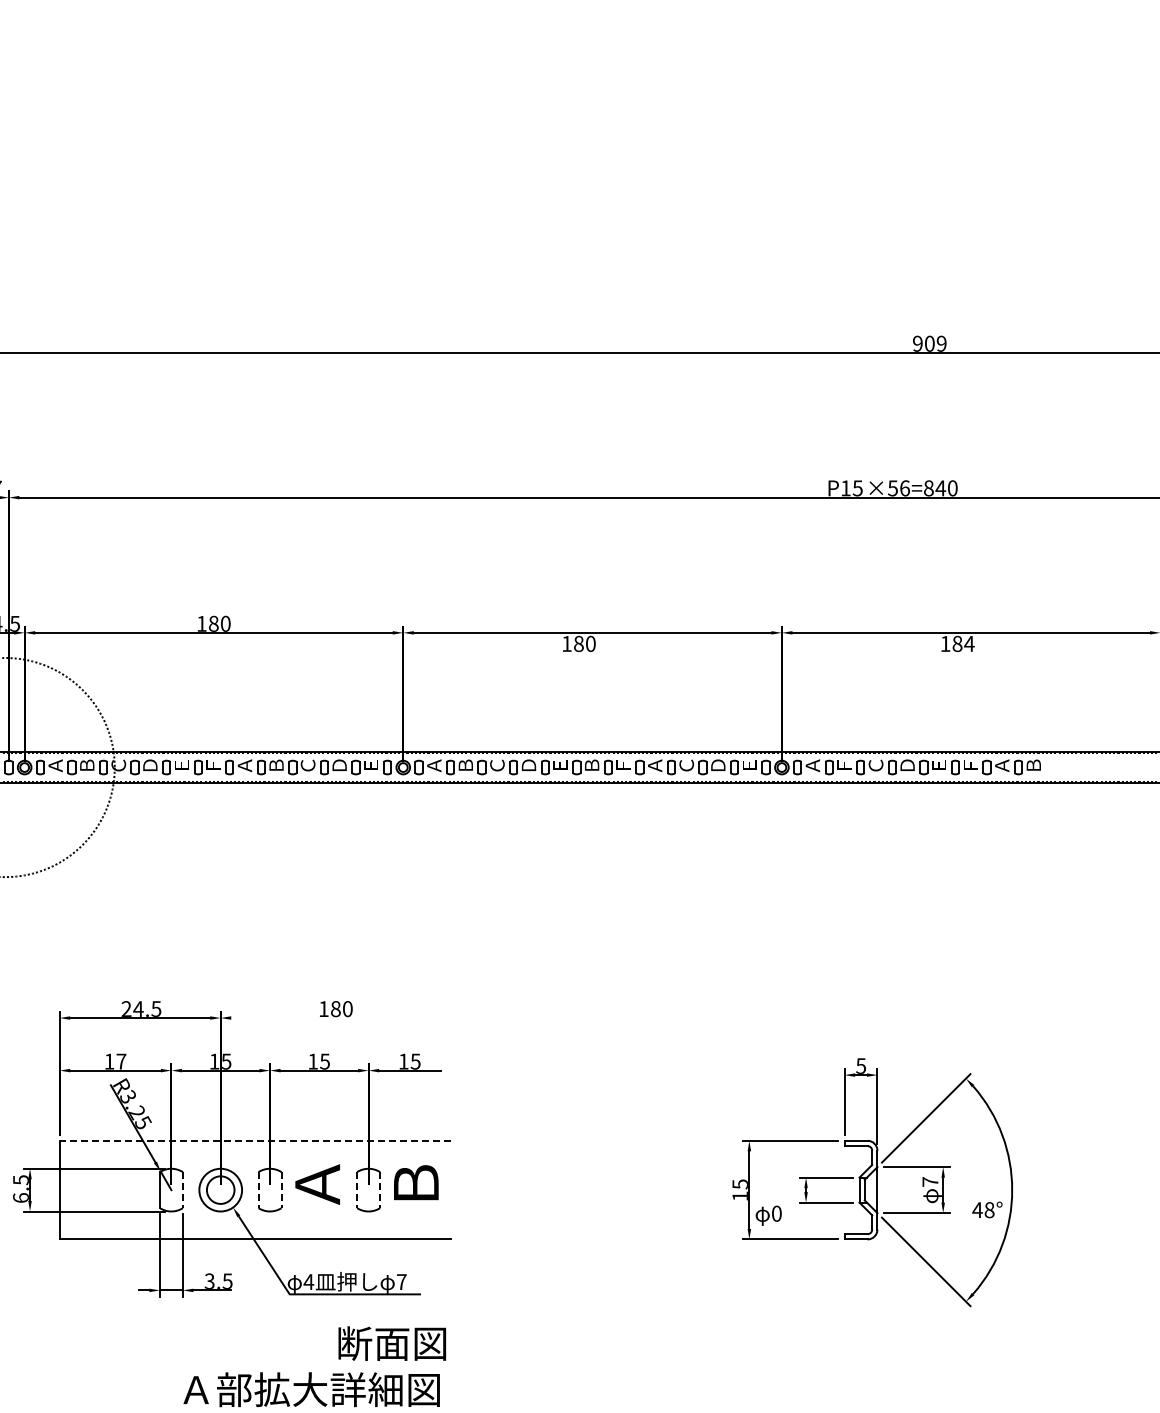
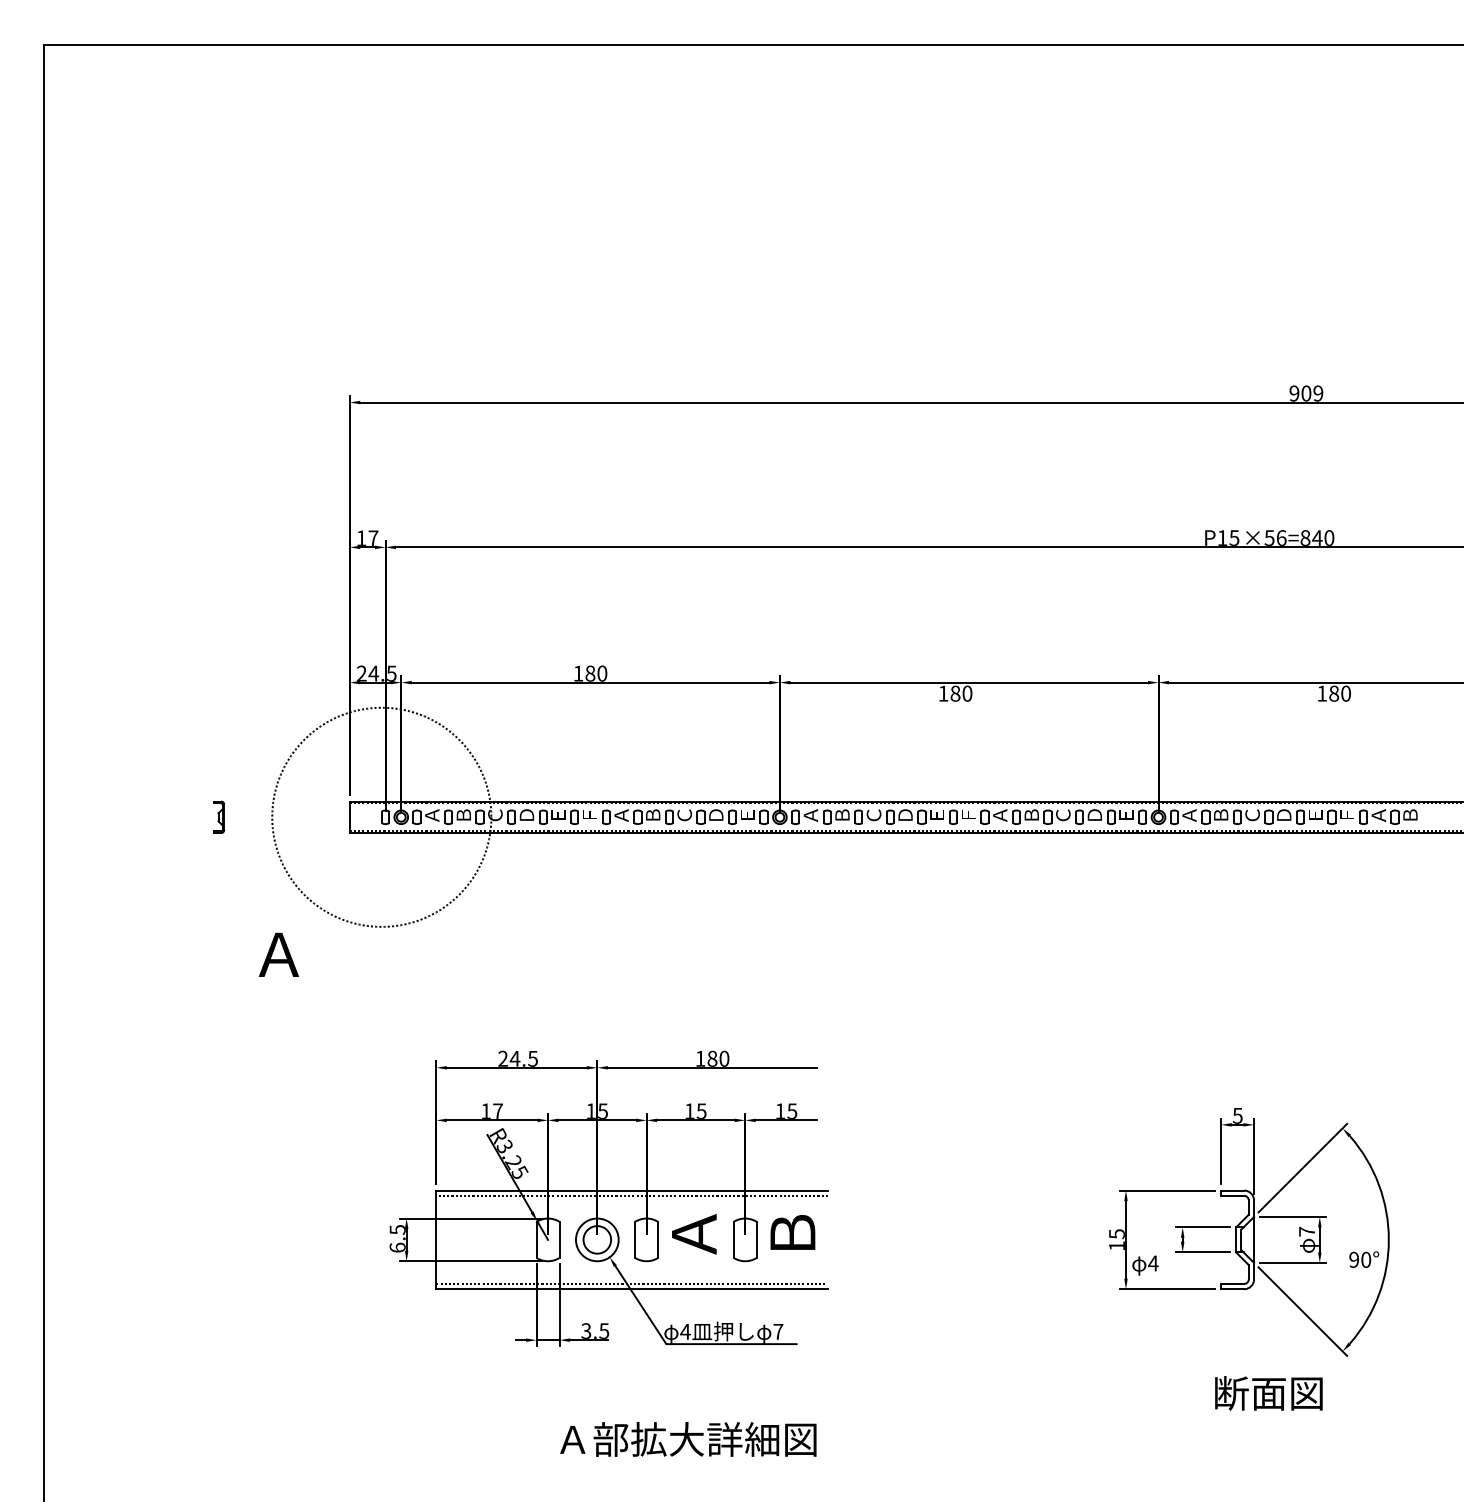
text: (968, 643) -> (1345, 693), 184 -> 180
text: (591, 764) -> (968, 814), Ｂ -> Ｆ
text: (844, 764) -> (1221, 814), Ｆ -> Ｂ
text: (623, 765) -> (1000, 815), Ｆ -> Ａ
text: (654, 765) -> (1031, 815), Ａ -> Ｂ
line: (335, 1017) -> (712, 1067), added
line: (255, 1140) -> (632, 1190), dashed -> solid
line: (254, 1145) -> (631, 1195), added
line: (182, 1190) -> (559, 1240), dashed -> solid
line: (258, 1190) -> (635, 1240), dashed -> solid
line: (281, 1190) -> (658, 1240), dashed -> solid
line: (356, 1190) -> (733, 1240), dashed -> solid
line: (379, 1190) -> (756, 1240), dashed -> solid
text: (982, 1209) -> (1359, 1259), 48° -> 90°
text: (776, 1213) -> (1153, 1263), 0 -> 4
line: (254, 1233) -> (631, 1283), added
text: (391, 1343) -> (1268, 1393), moved

